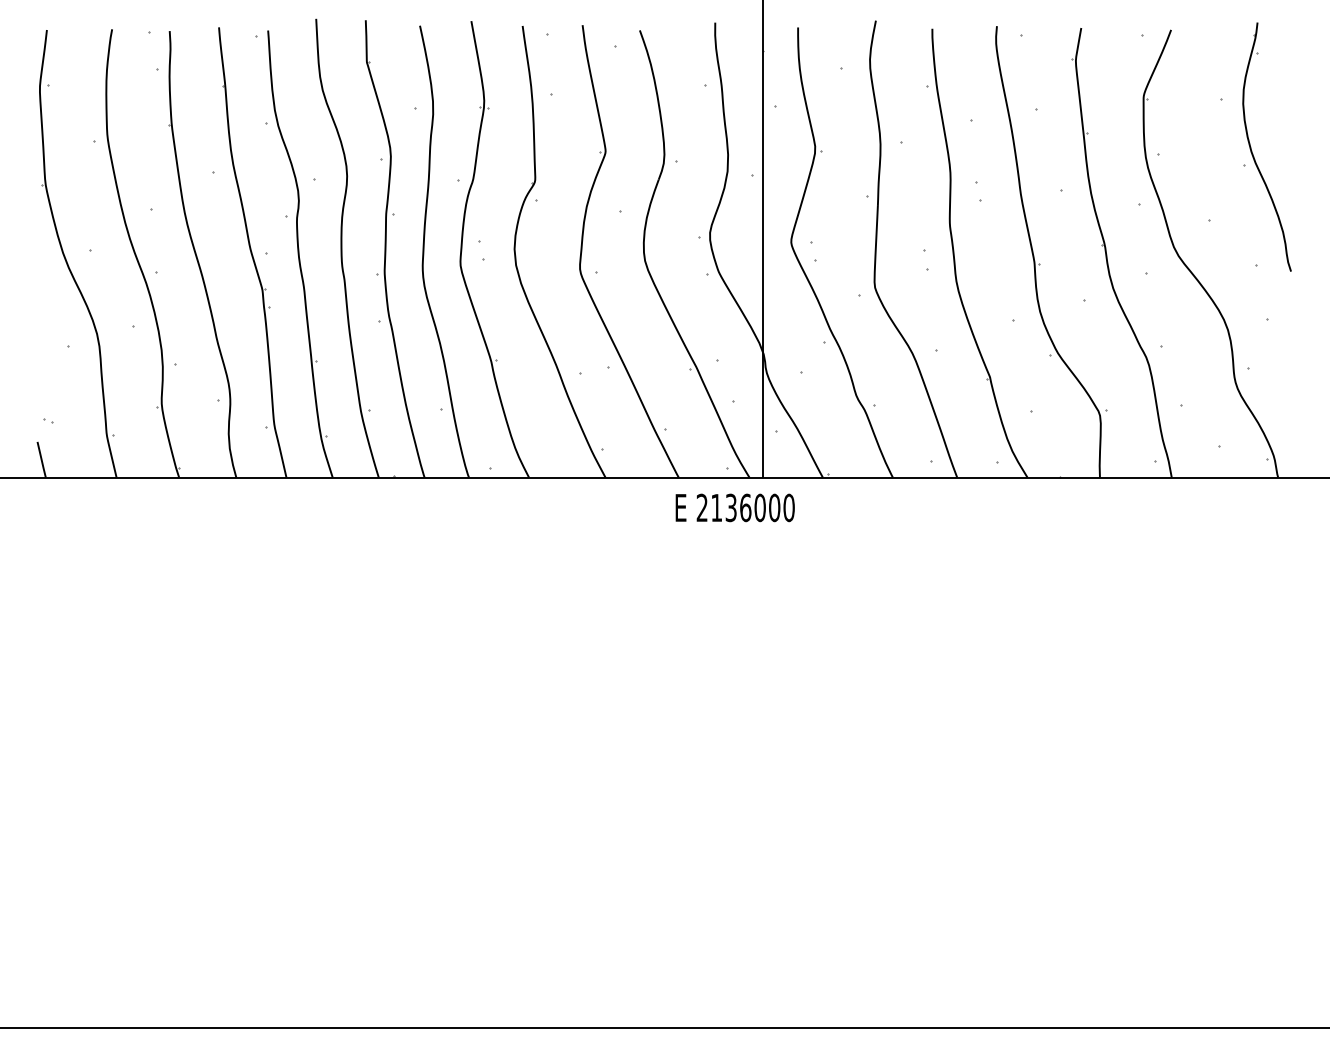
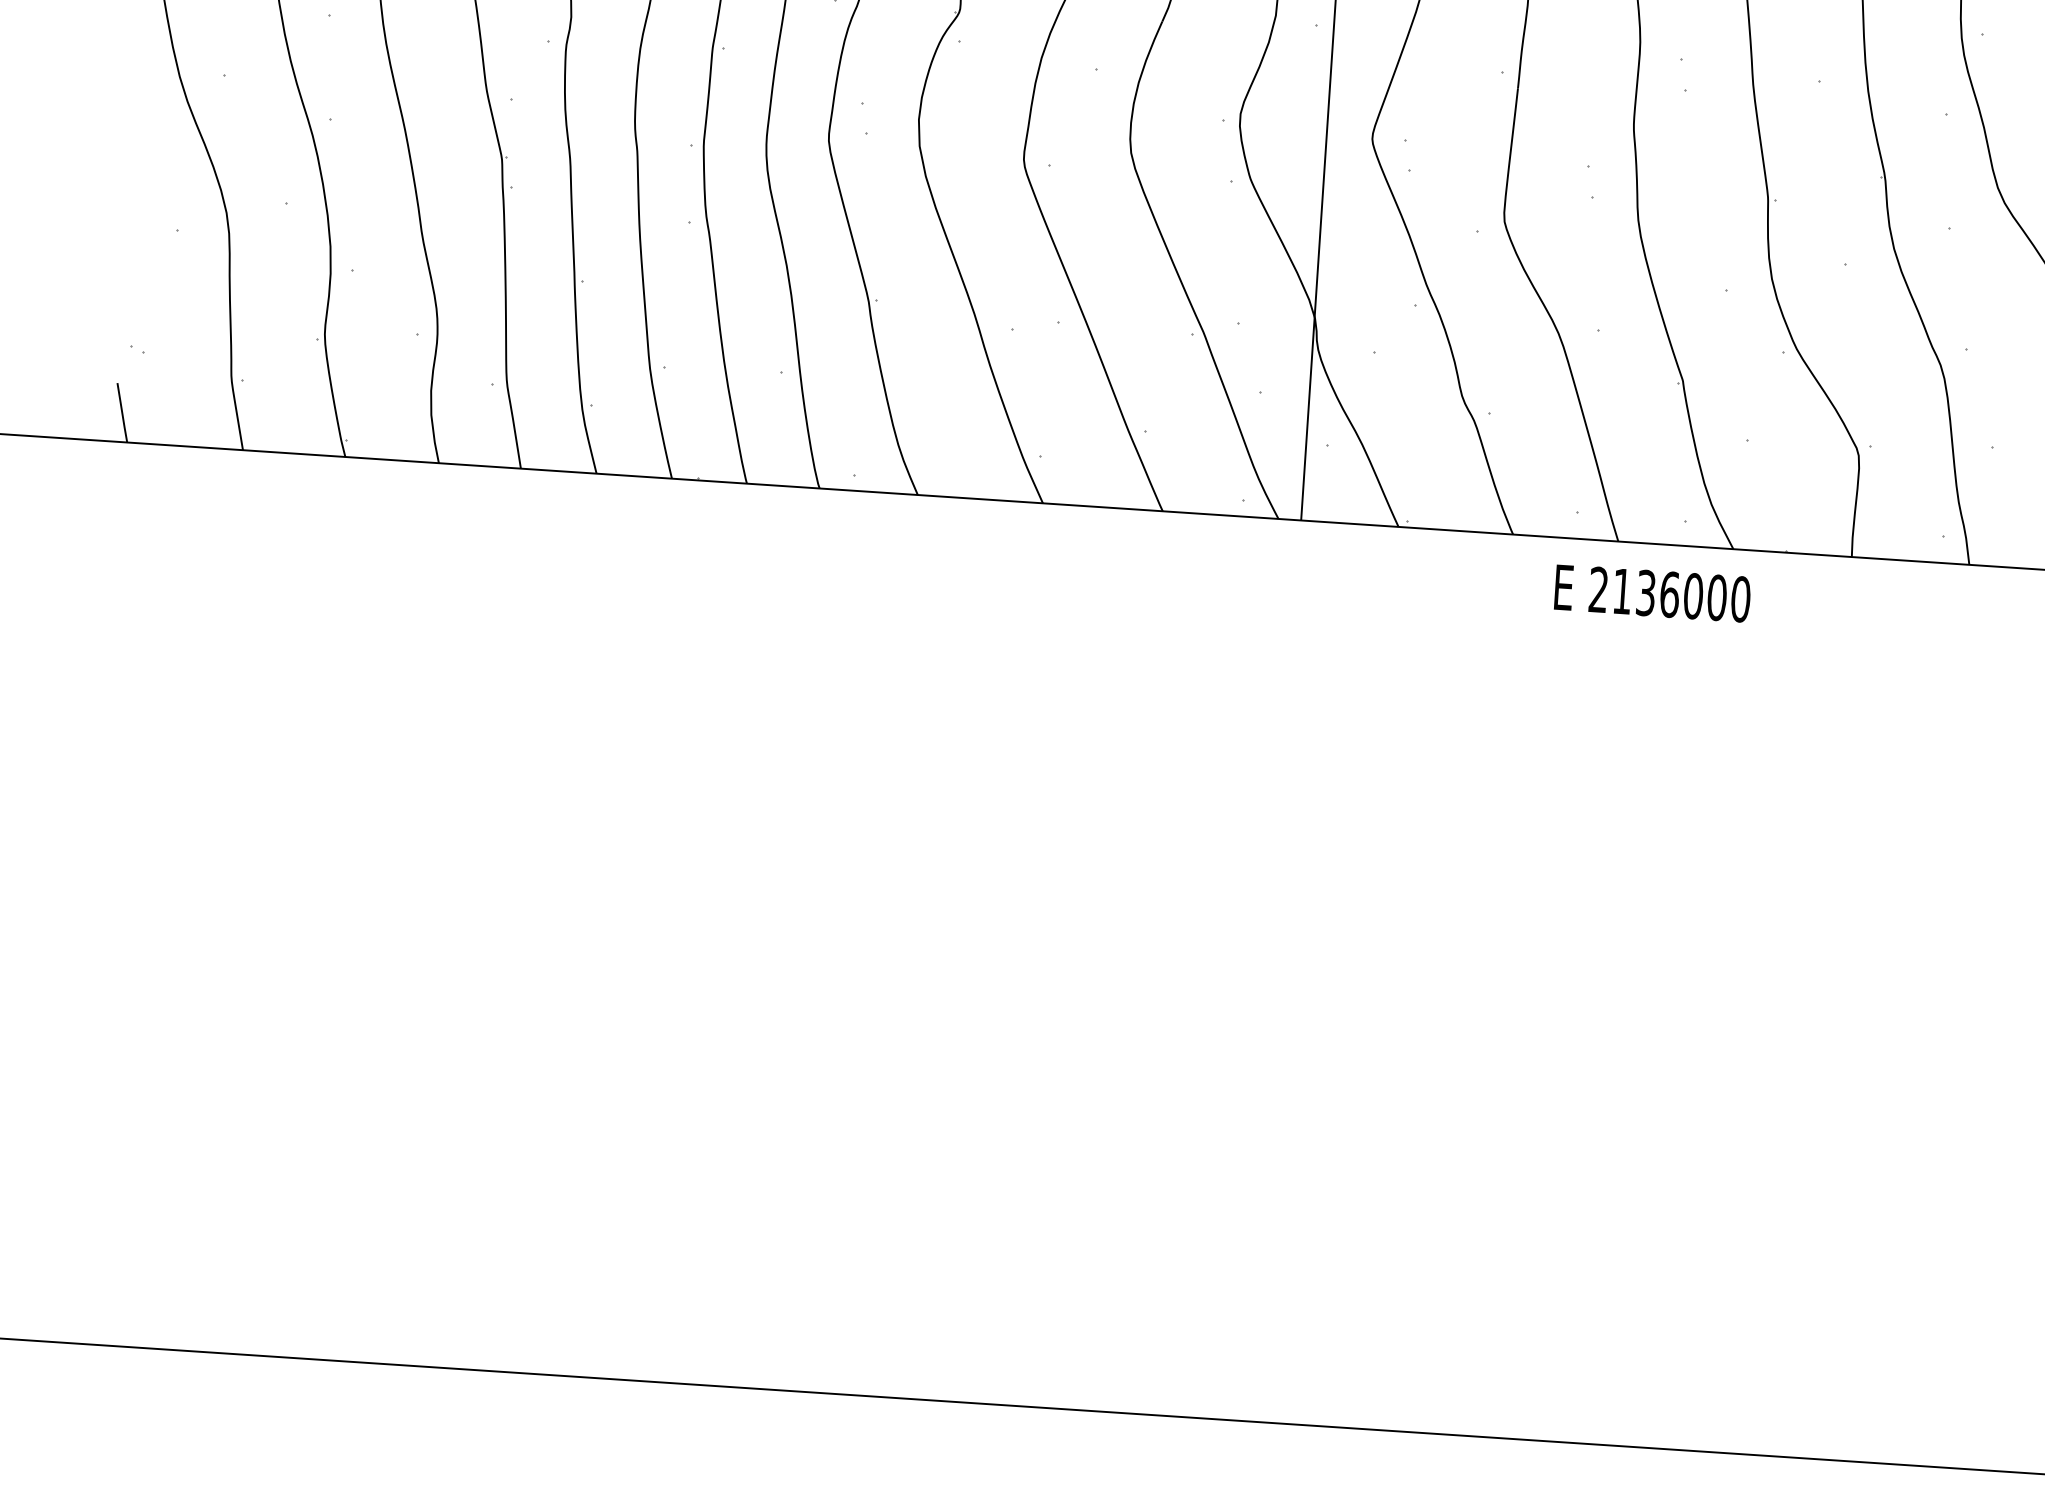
text: (734, 507) -> (1651, 592), moved

